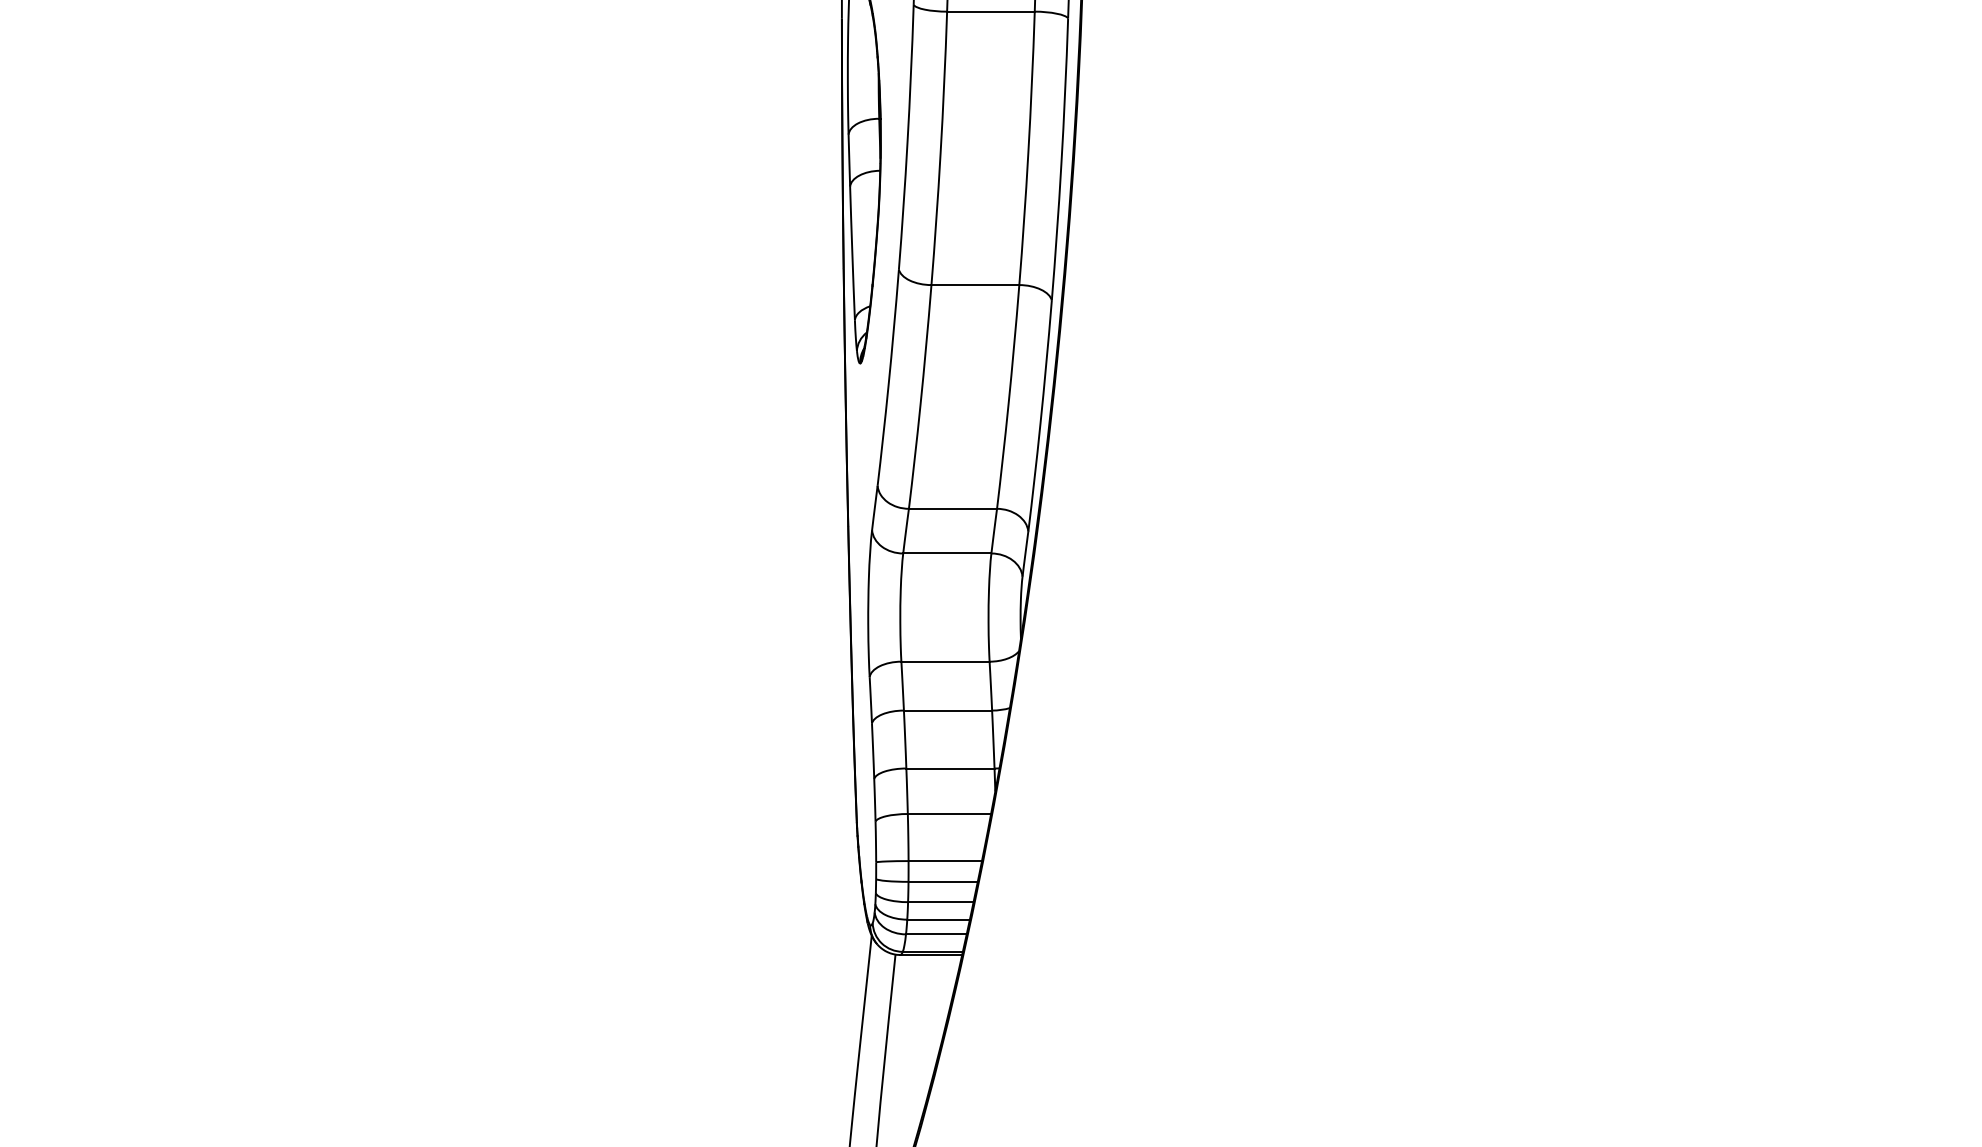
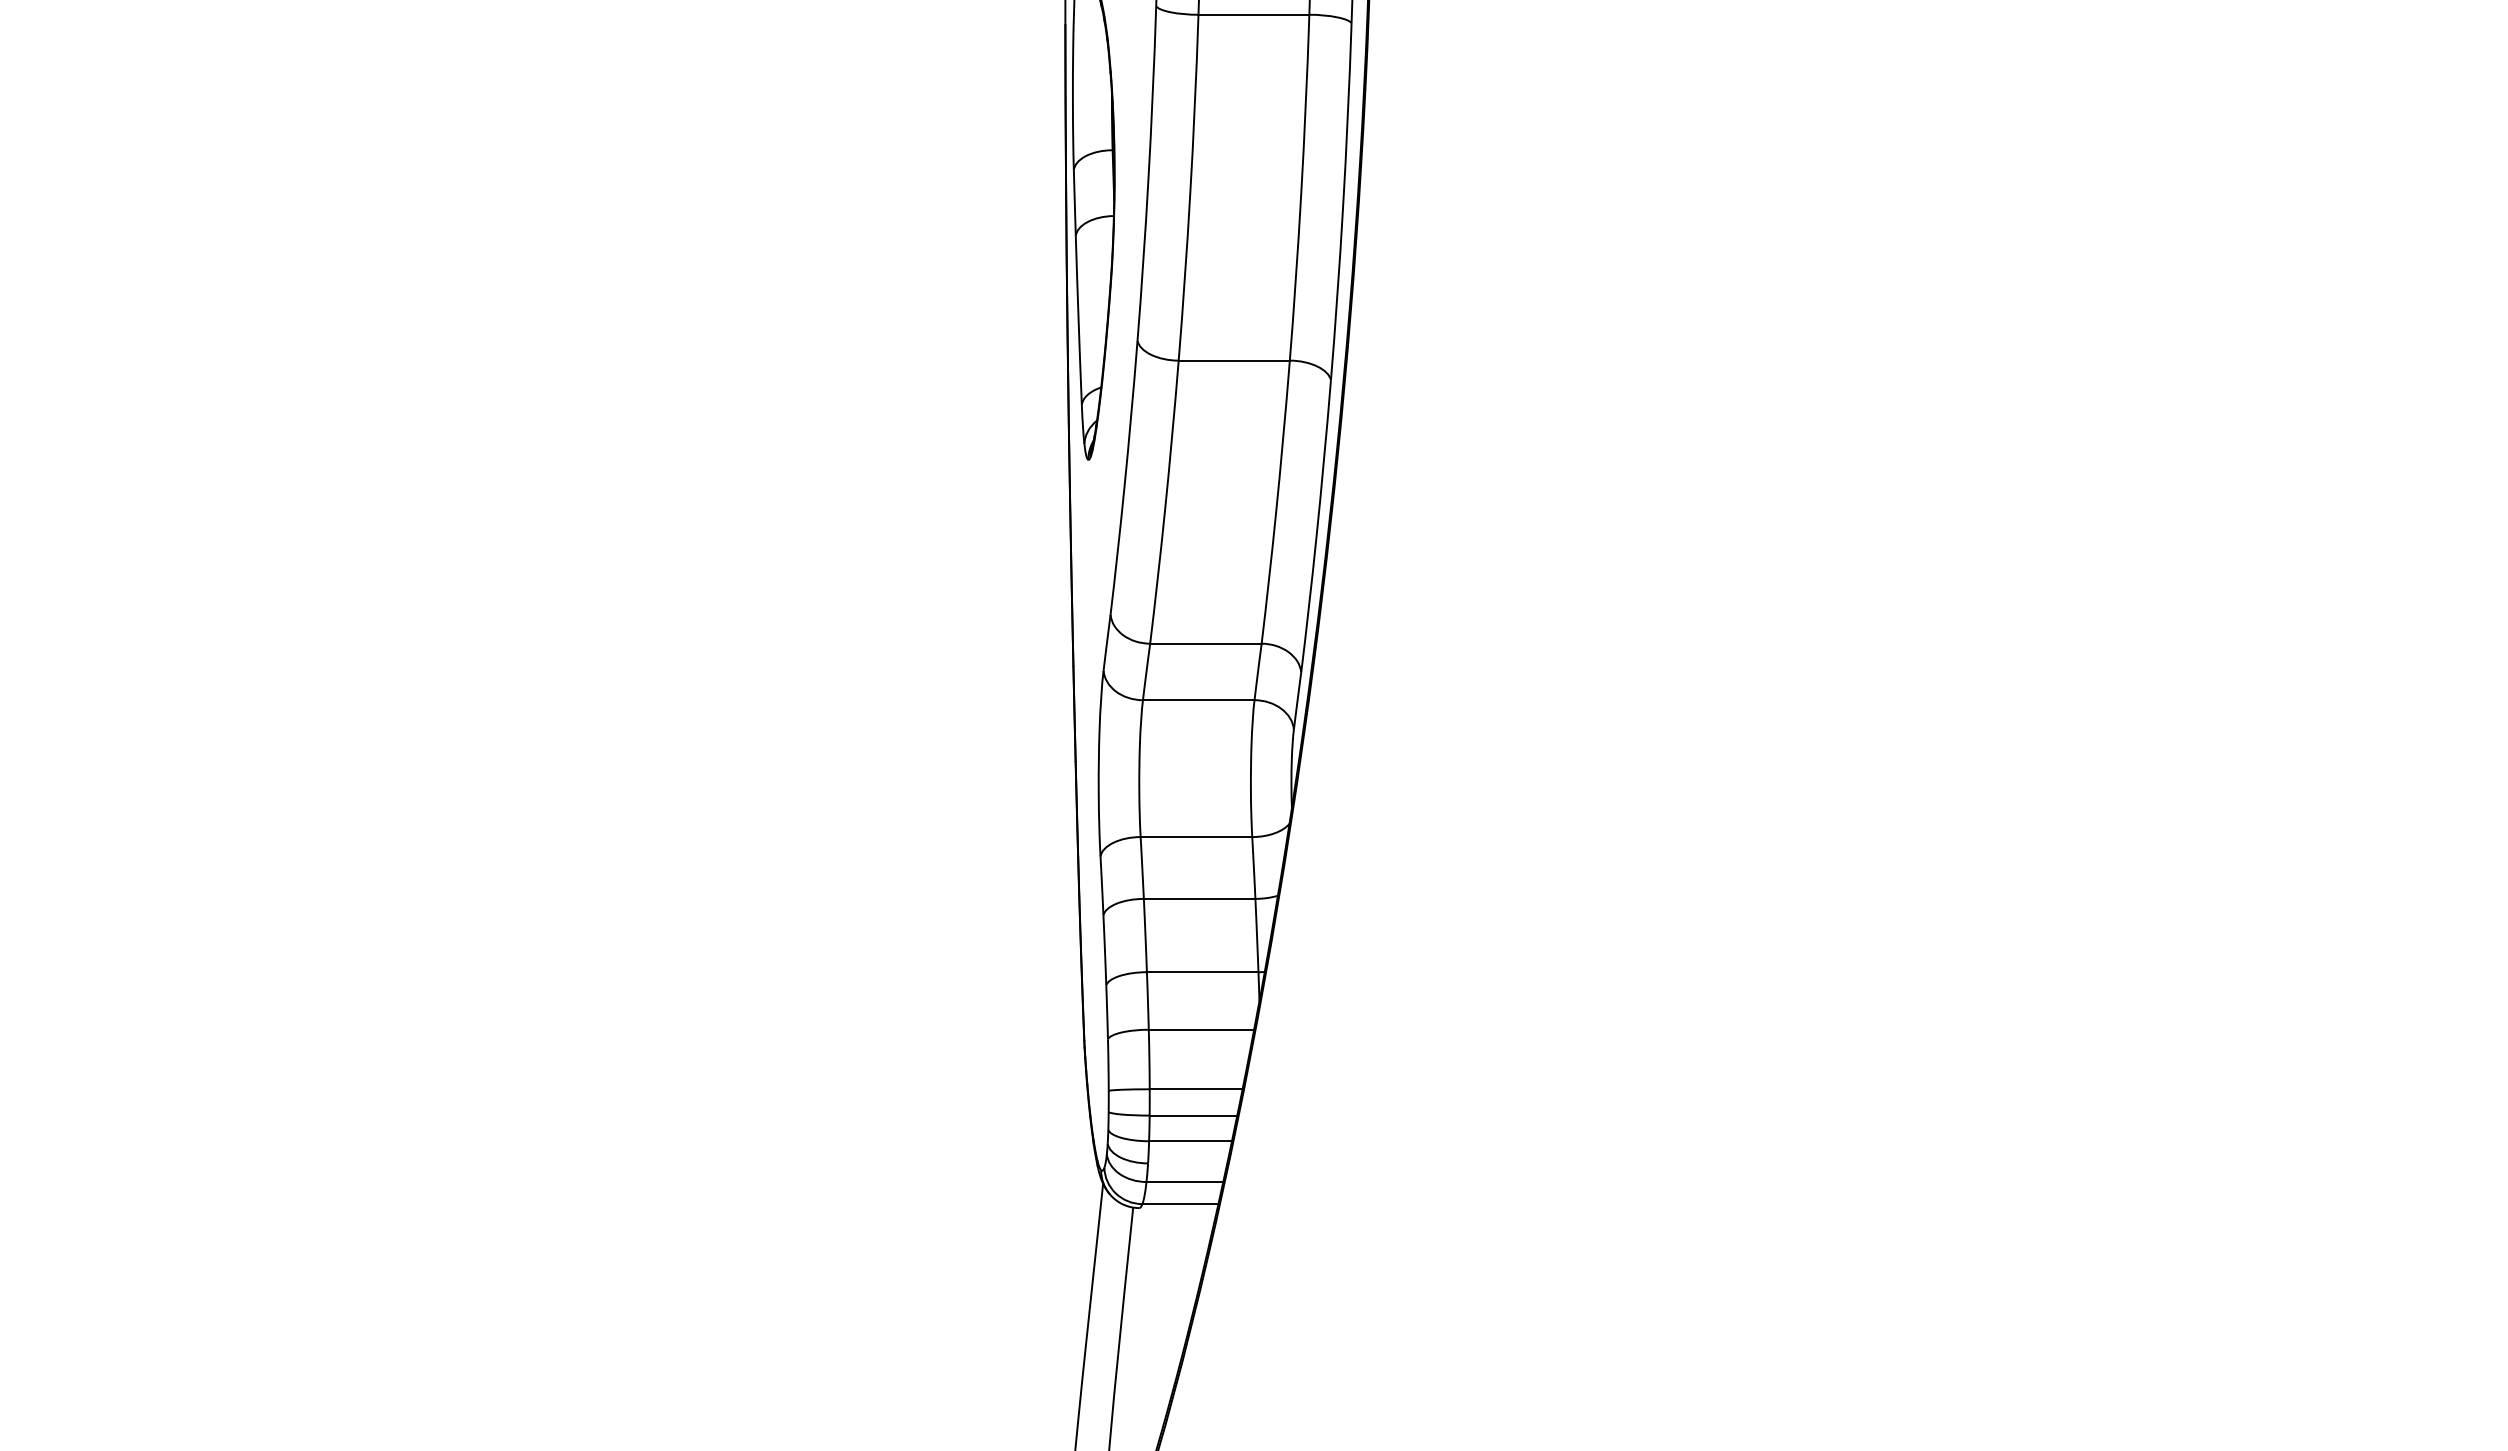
line: (938, 919) -> (1187, 1163), removed
line: (931, 955) -> (1178, 1208), removed

